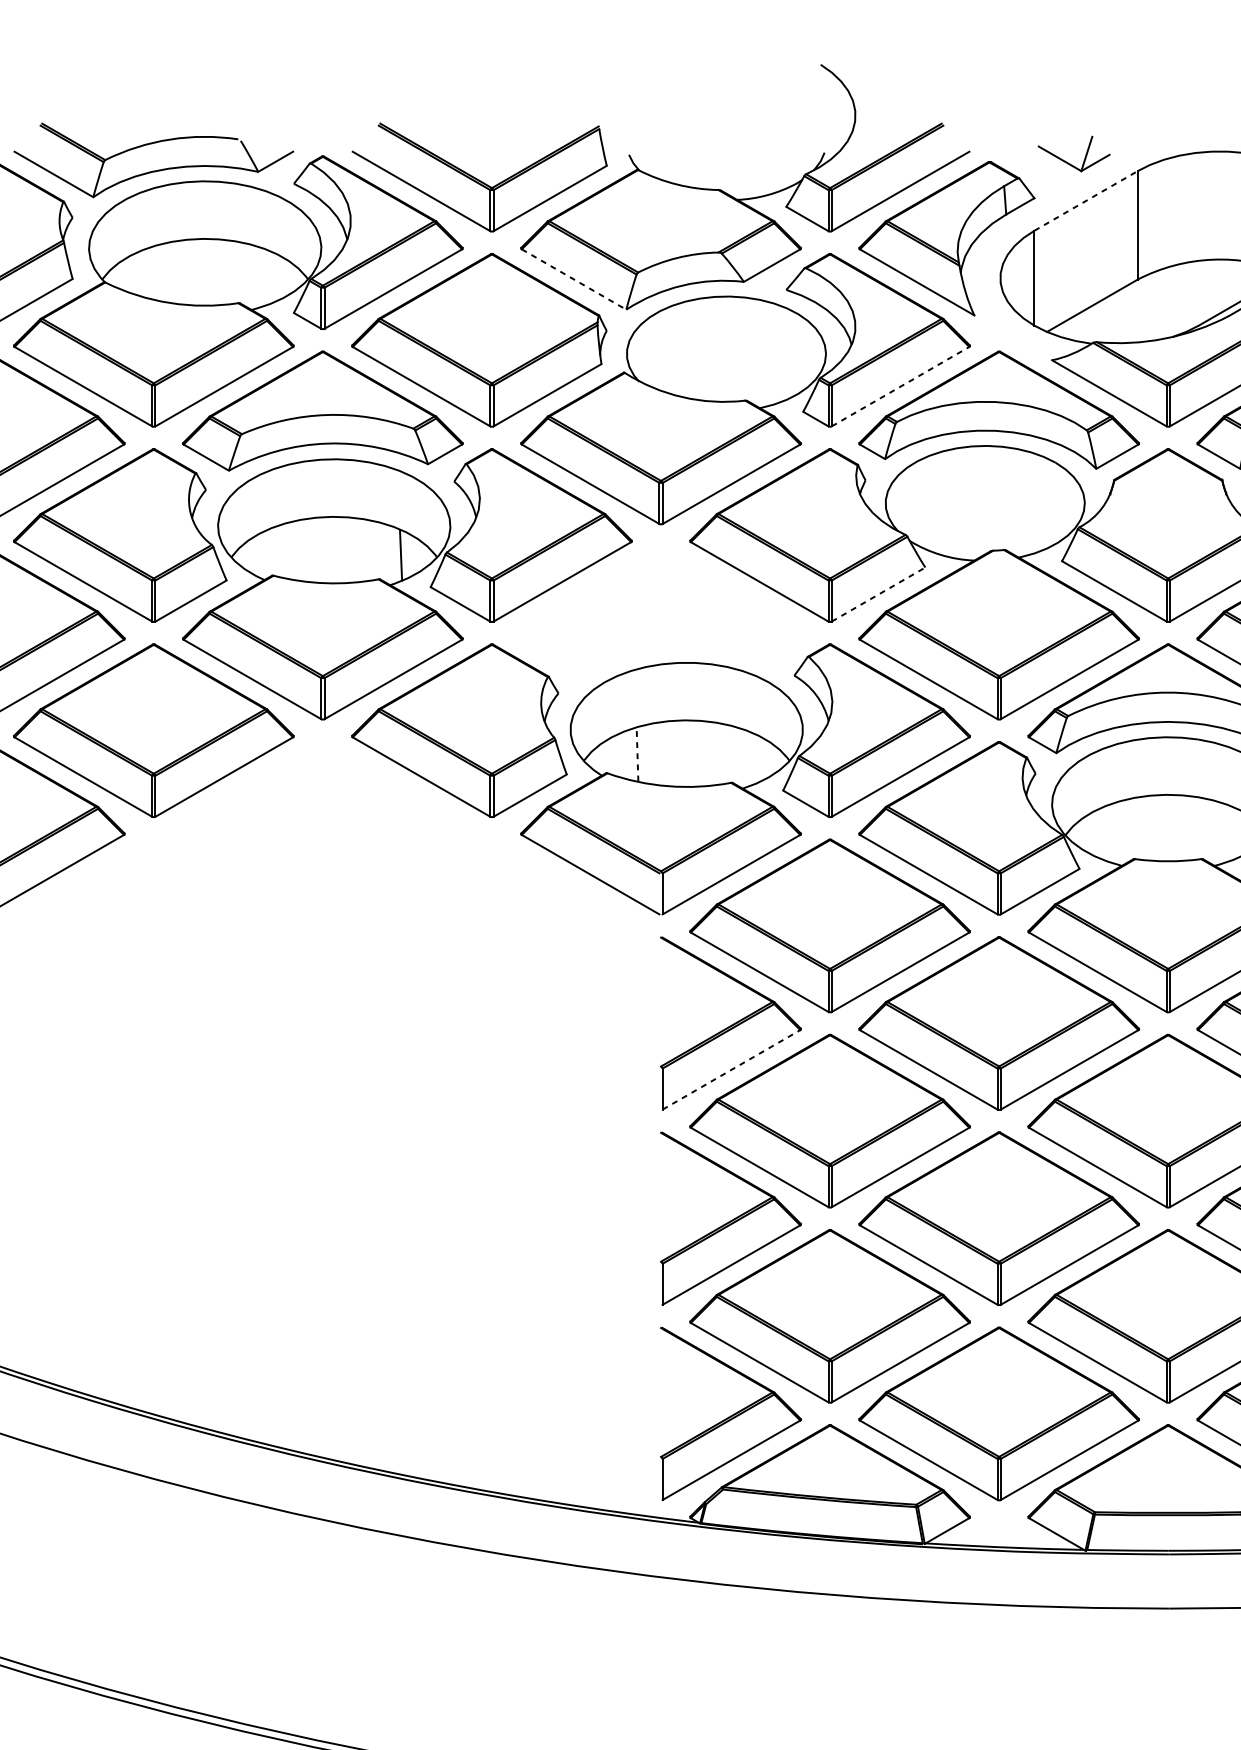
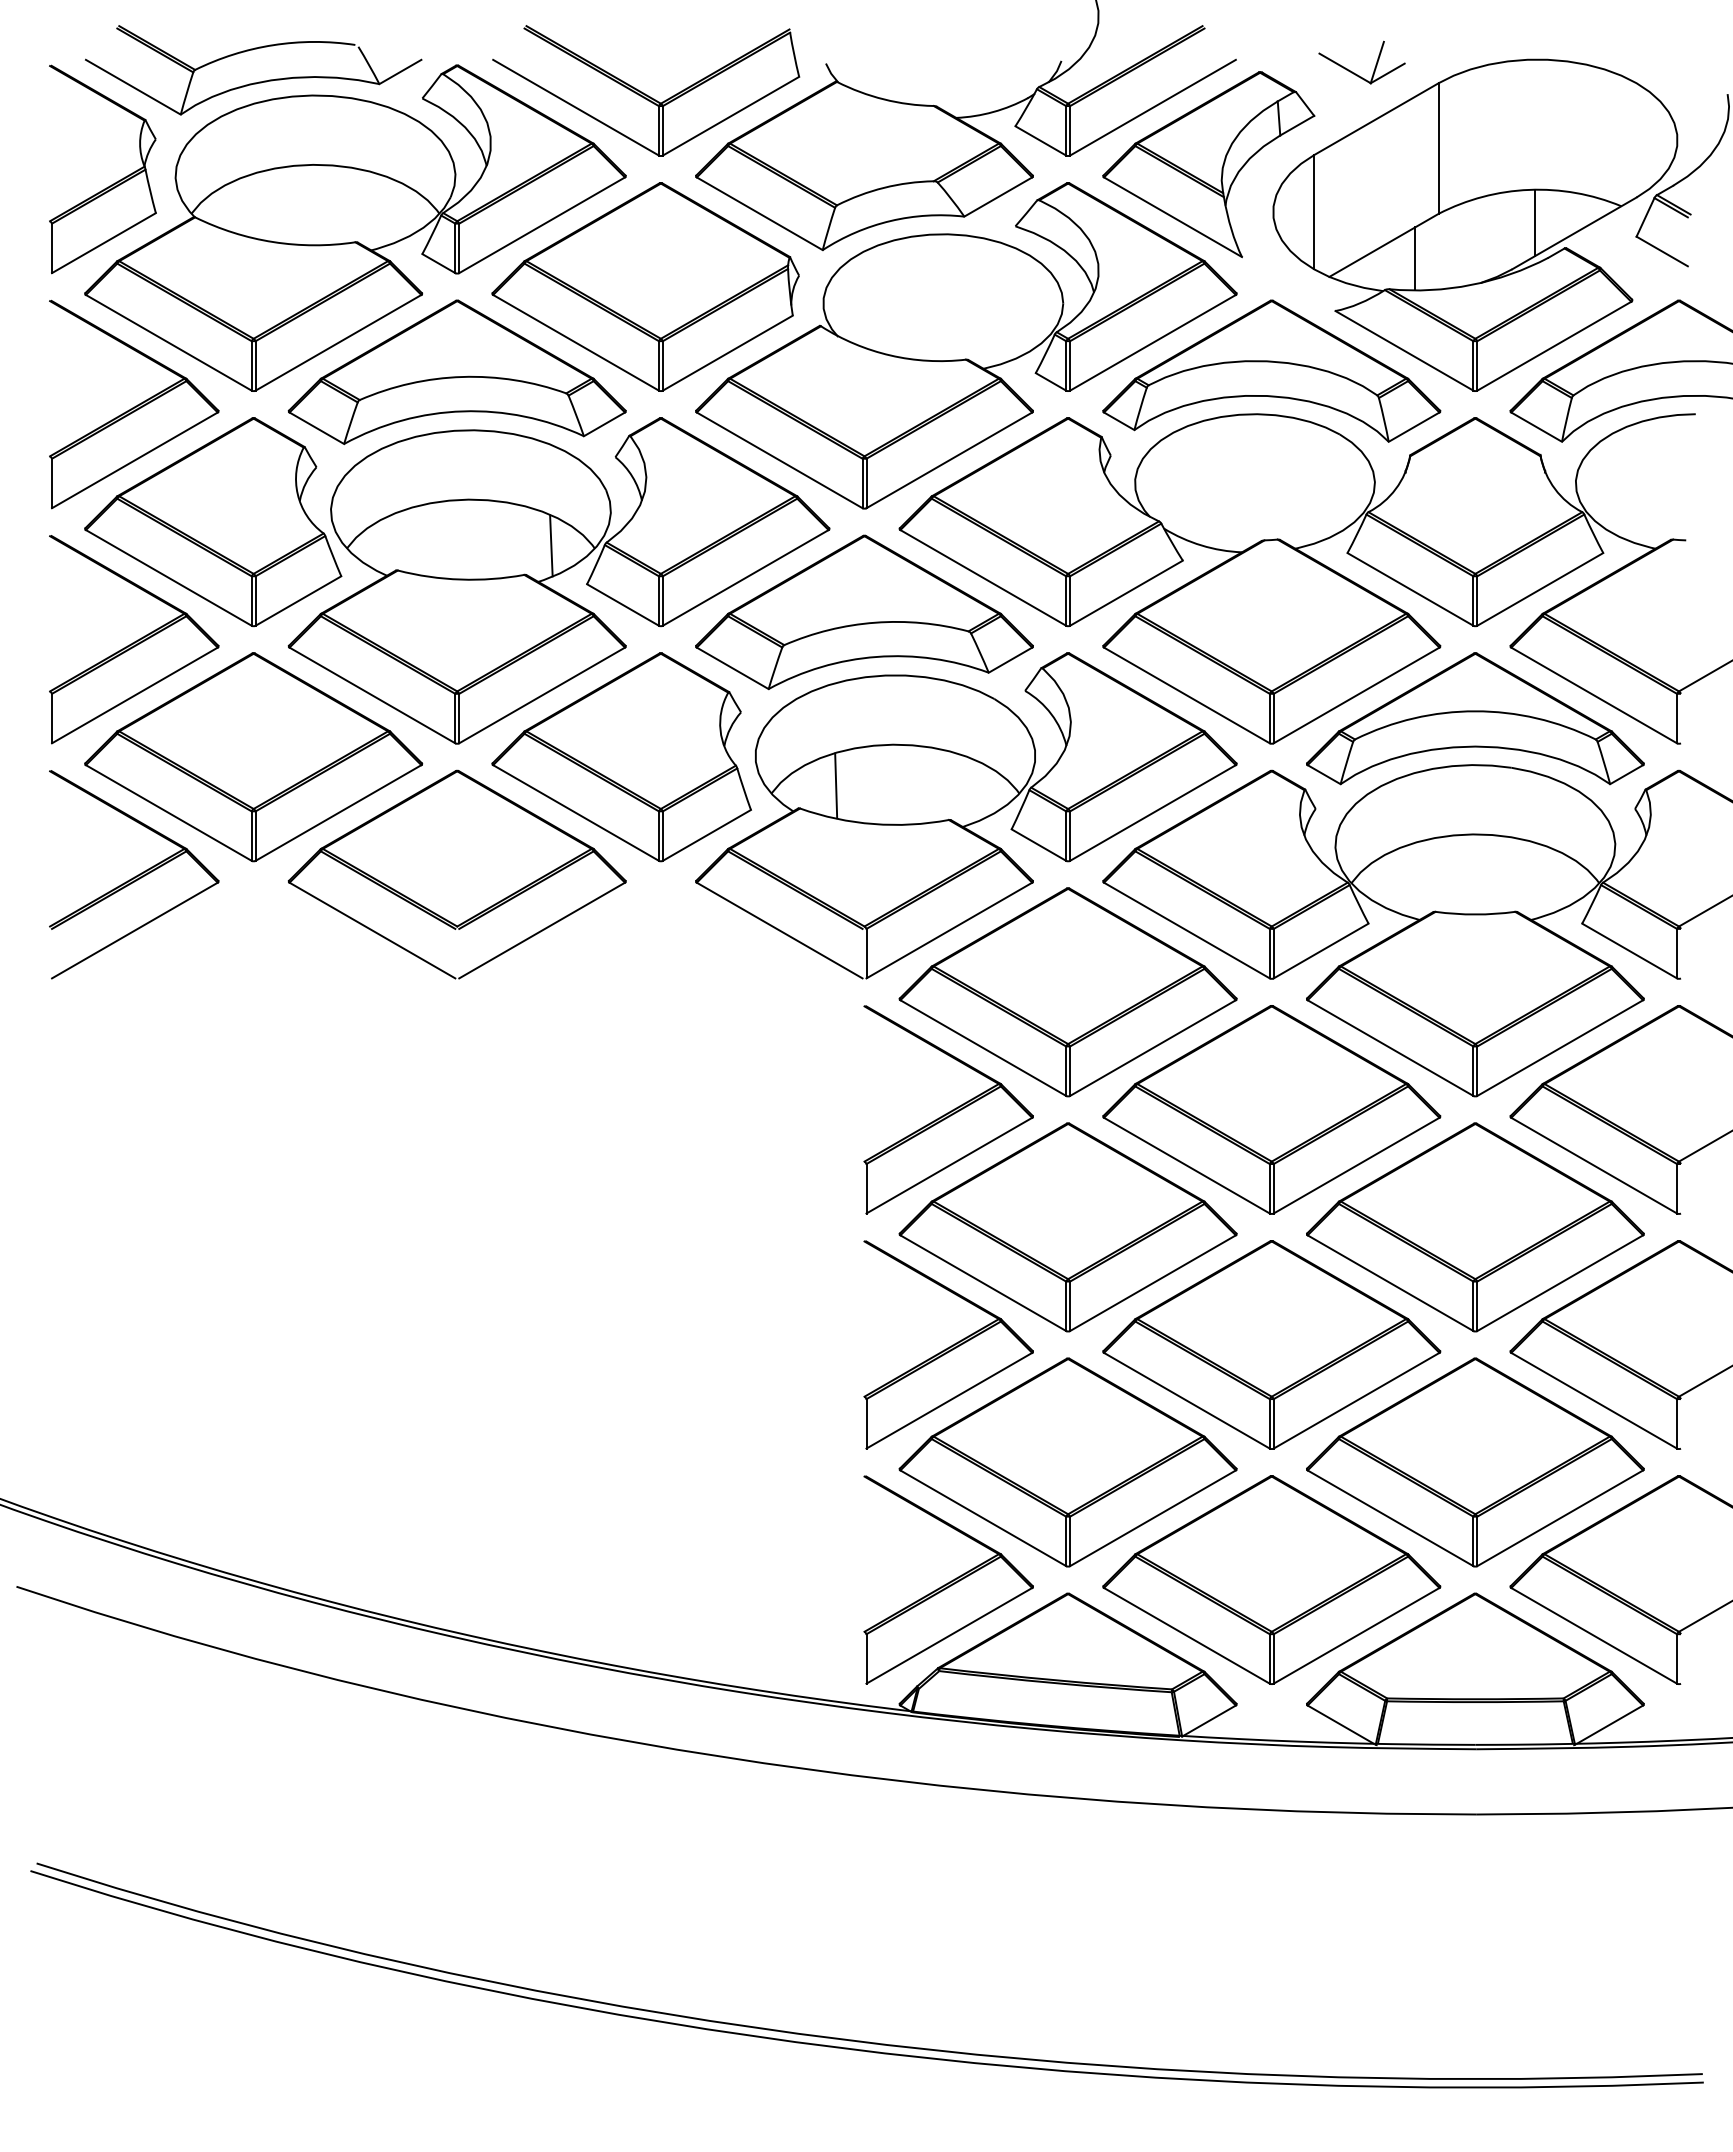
line: (1086, 201) -> (1376, 119), dashed -> solid
line: (573, 279) -> (759, 213), dashed -> solid
line: (1218, 286) -> (1535, 222), added
line: (1118, 316) -> (1415, 258), added
line: (900, 386) -> (1153, 342), dashed -> solid
line: (878, 593) -> (1126, 592), dashed -> solid
part: (661, 610) -> (864, 612), added
line: (637, 754) -> (836, 785), dashed -> solid
part: (322, 828) -> (456, 874), added
line: (731, 1069) -> (949, 1165), dashed -> solid

